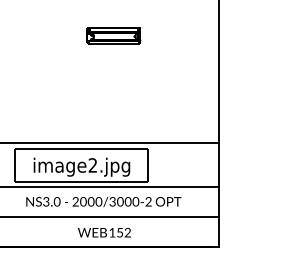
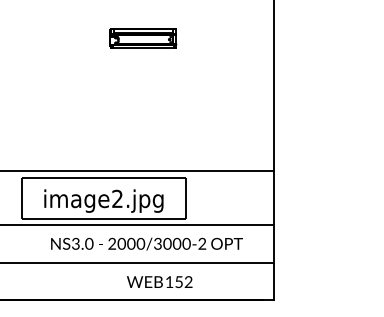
text: (103, 201) -> (146, 243), moved
text: (104, 233) -> (159, 282), moved

